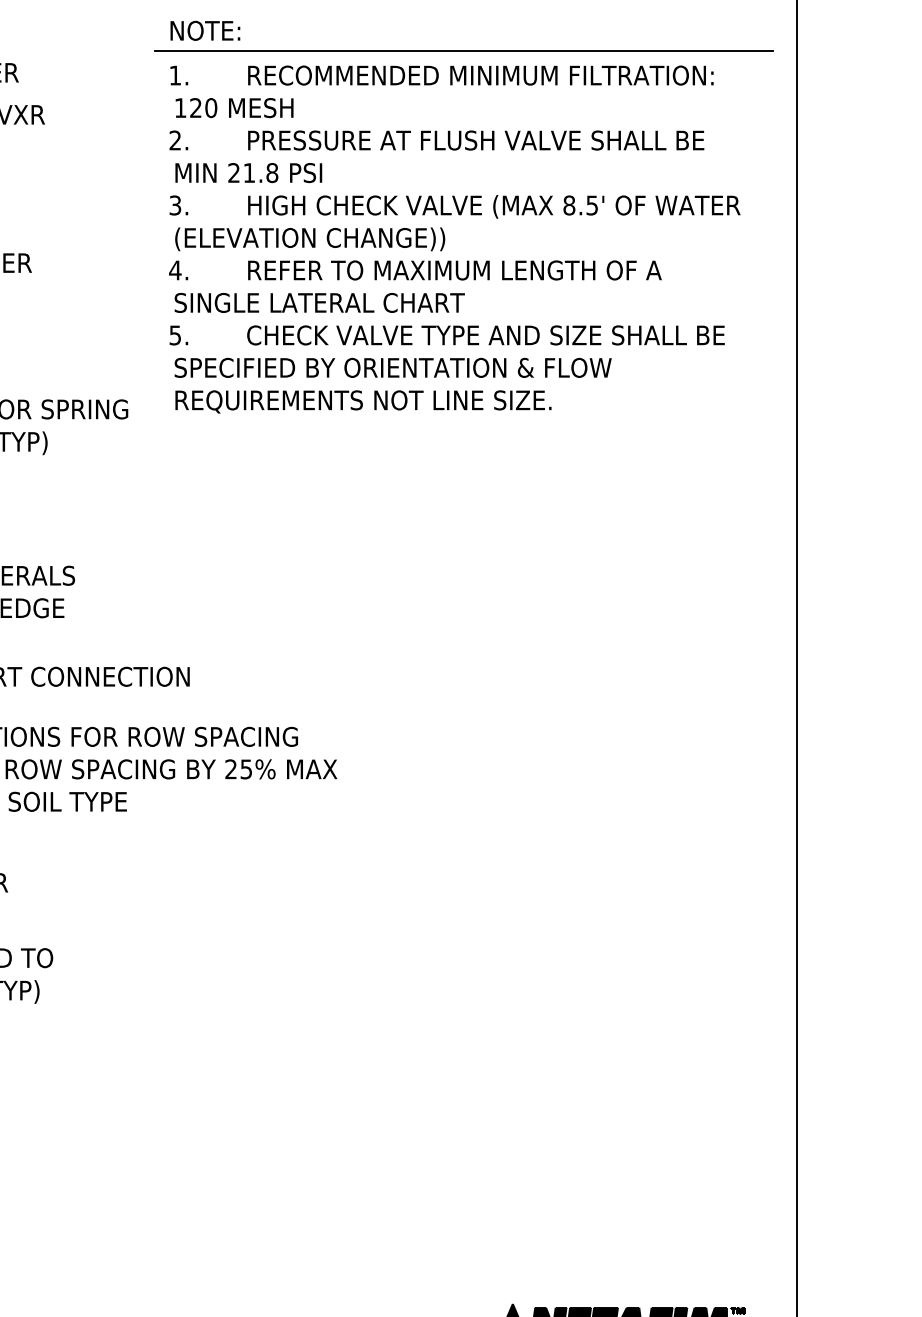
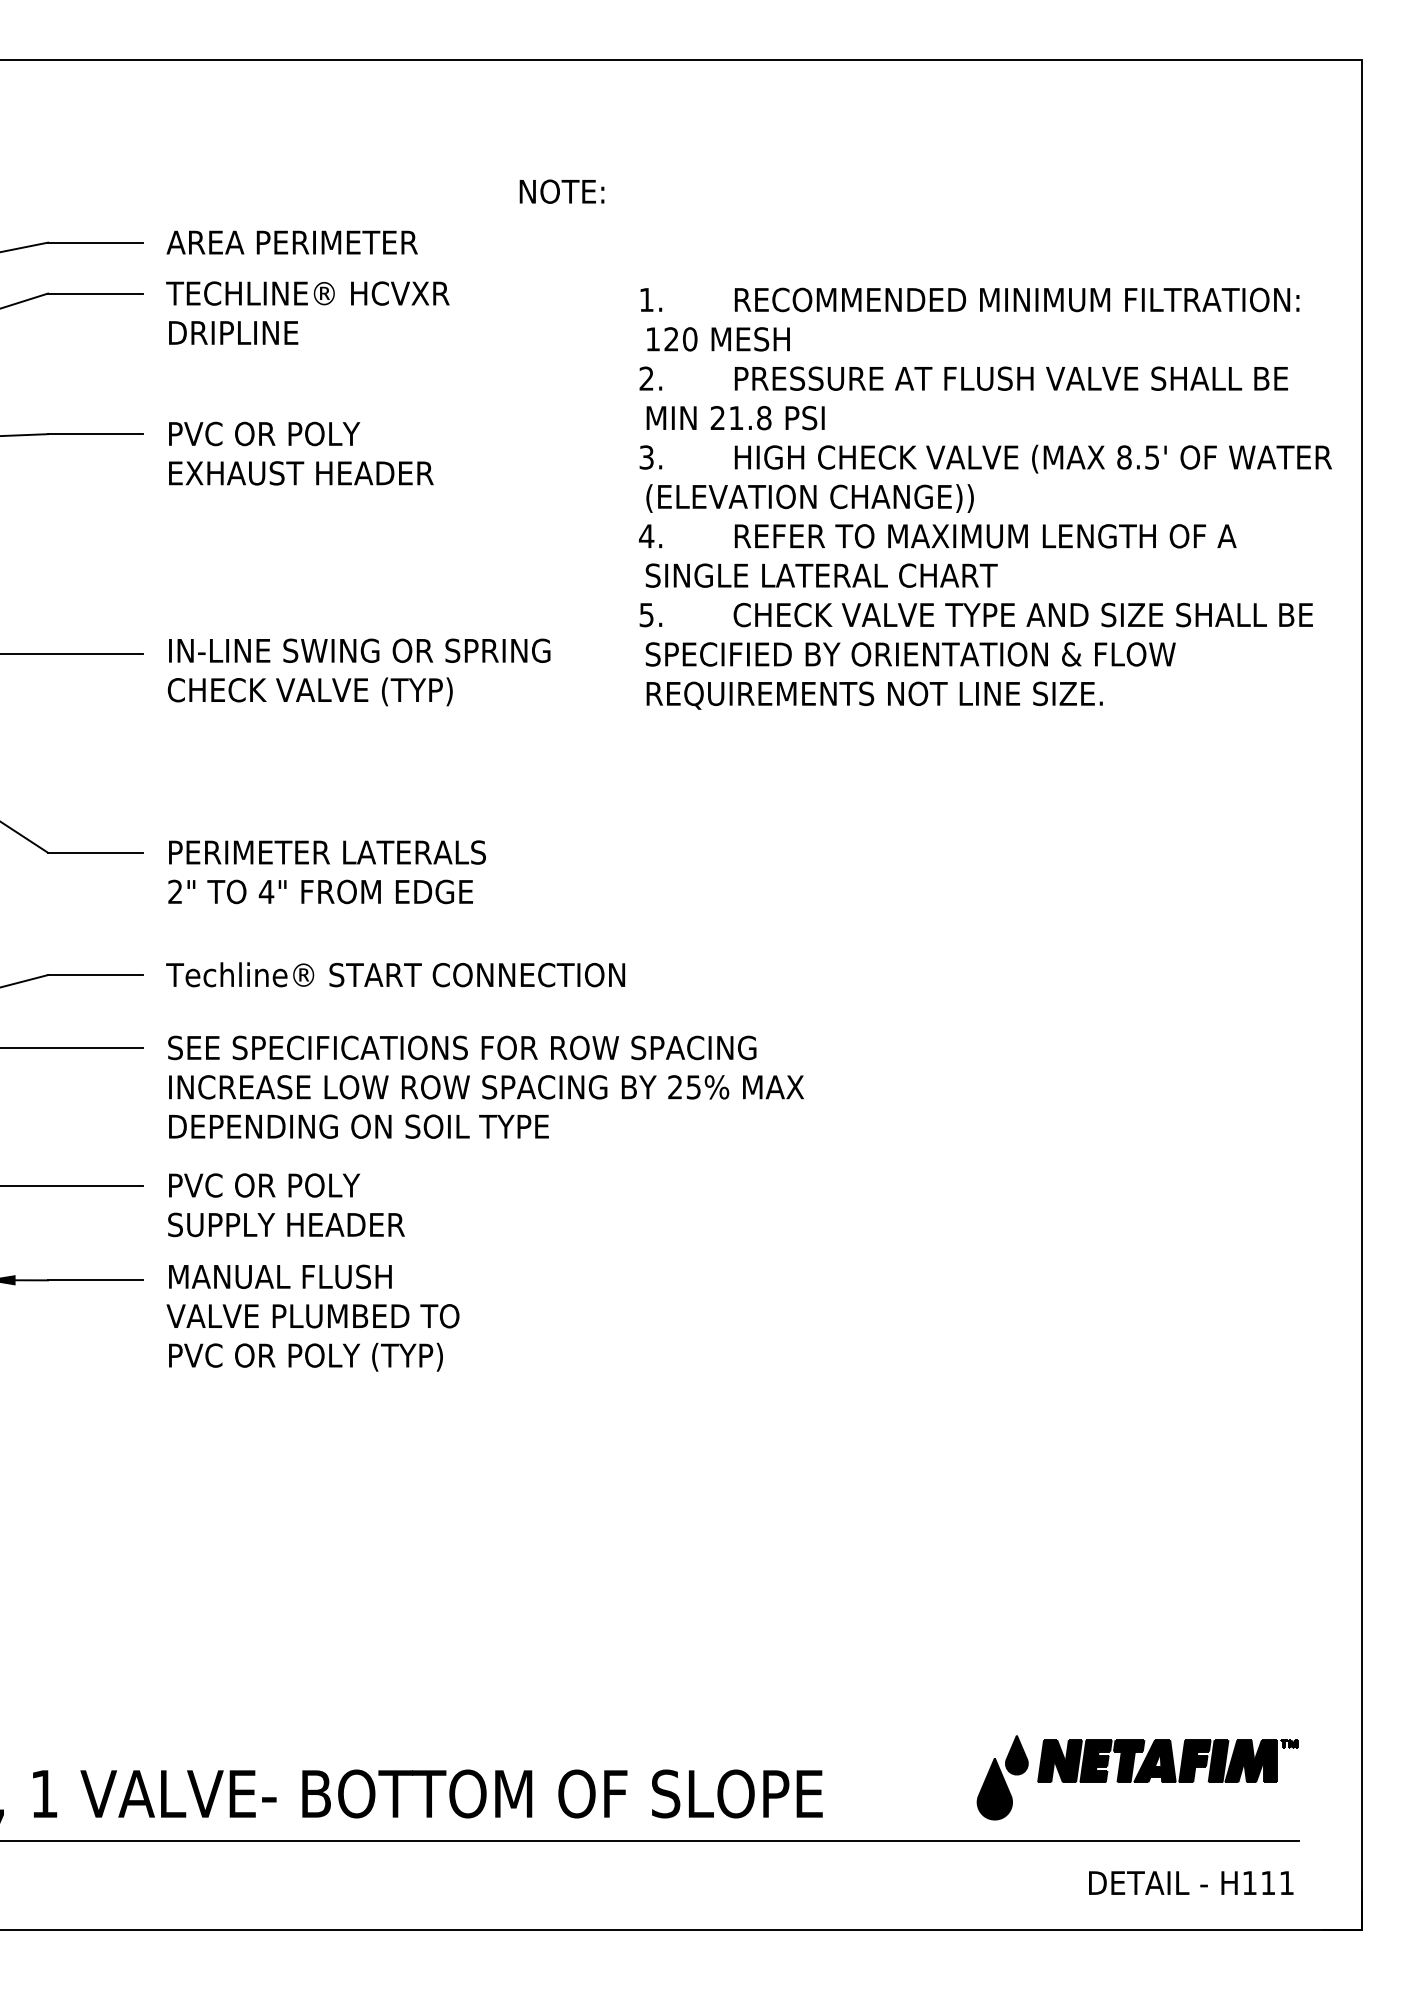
text: (204, 30) -> (561, 191), moved
line: (463, 50) -> (957, 215), removed
text: (454, 239) -> (985, 498), moved

